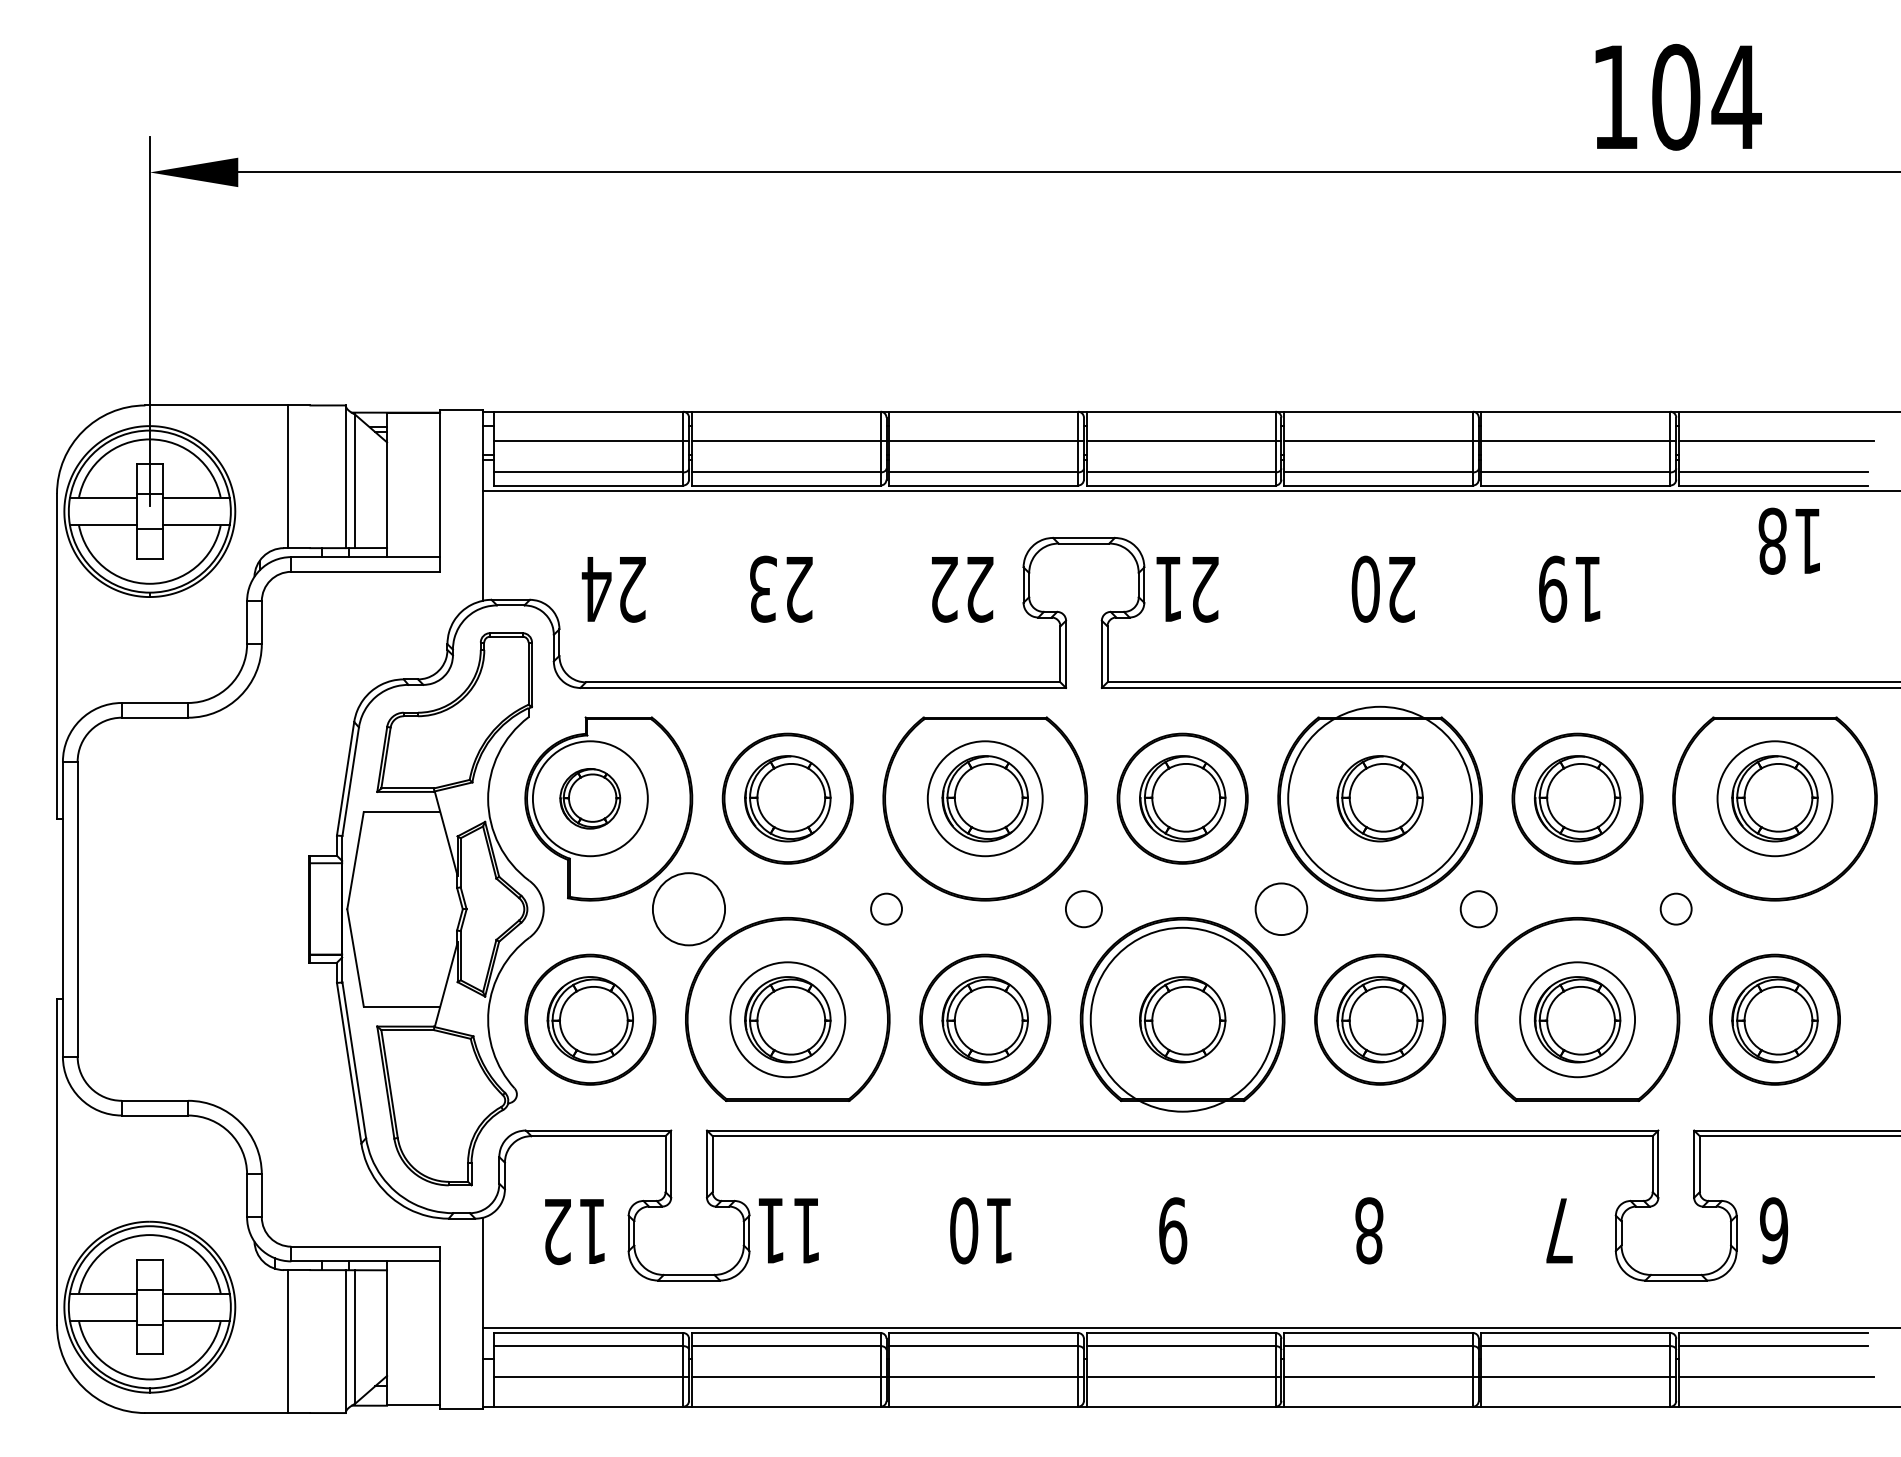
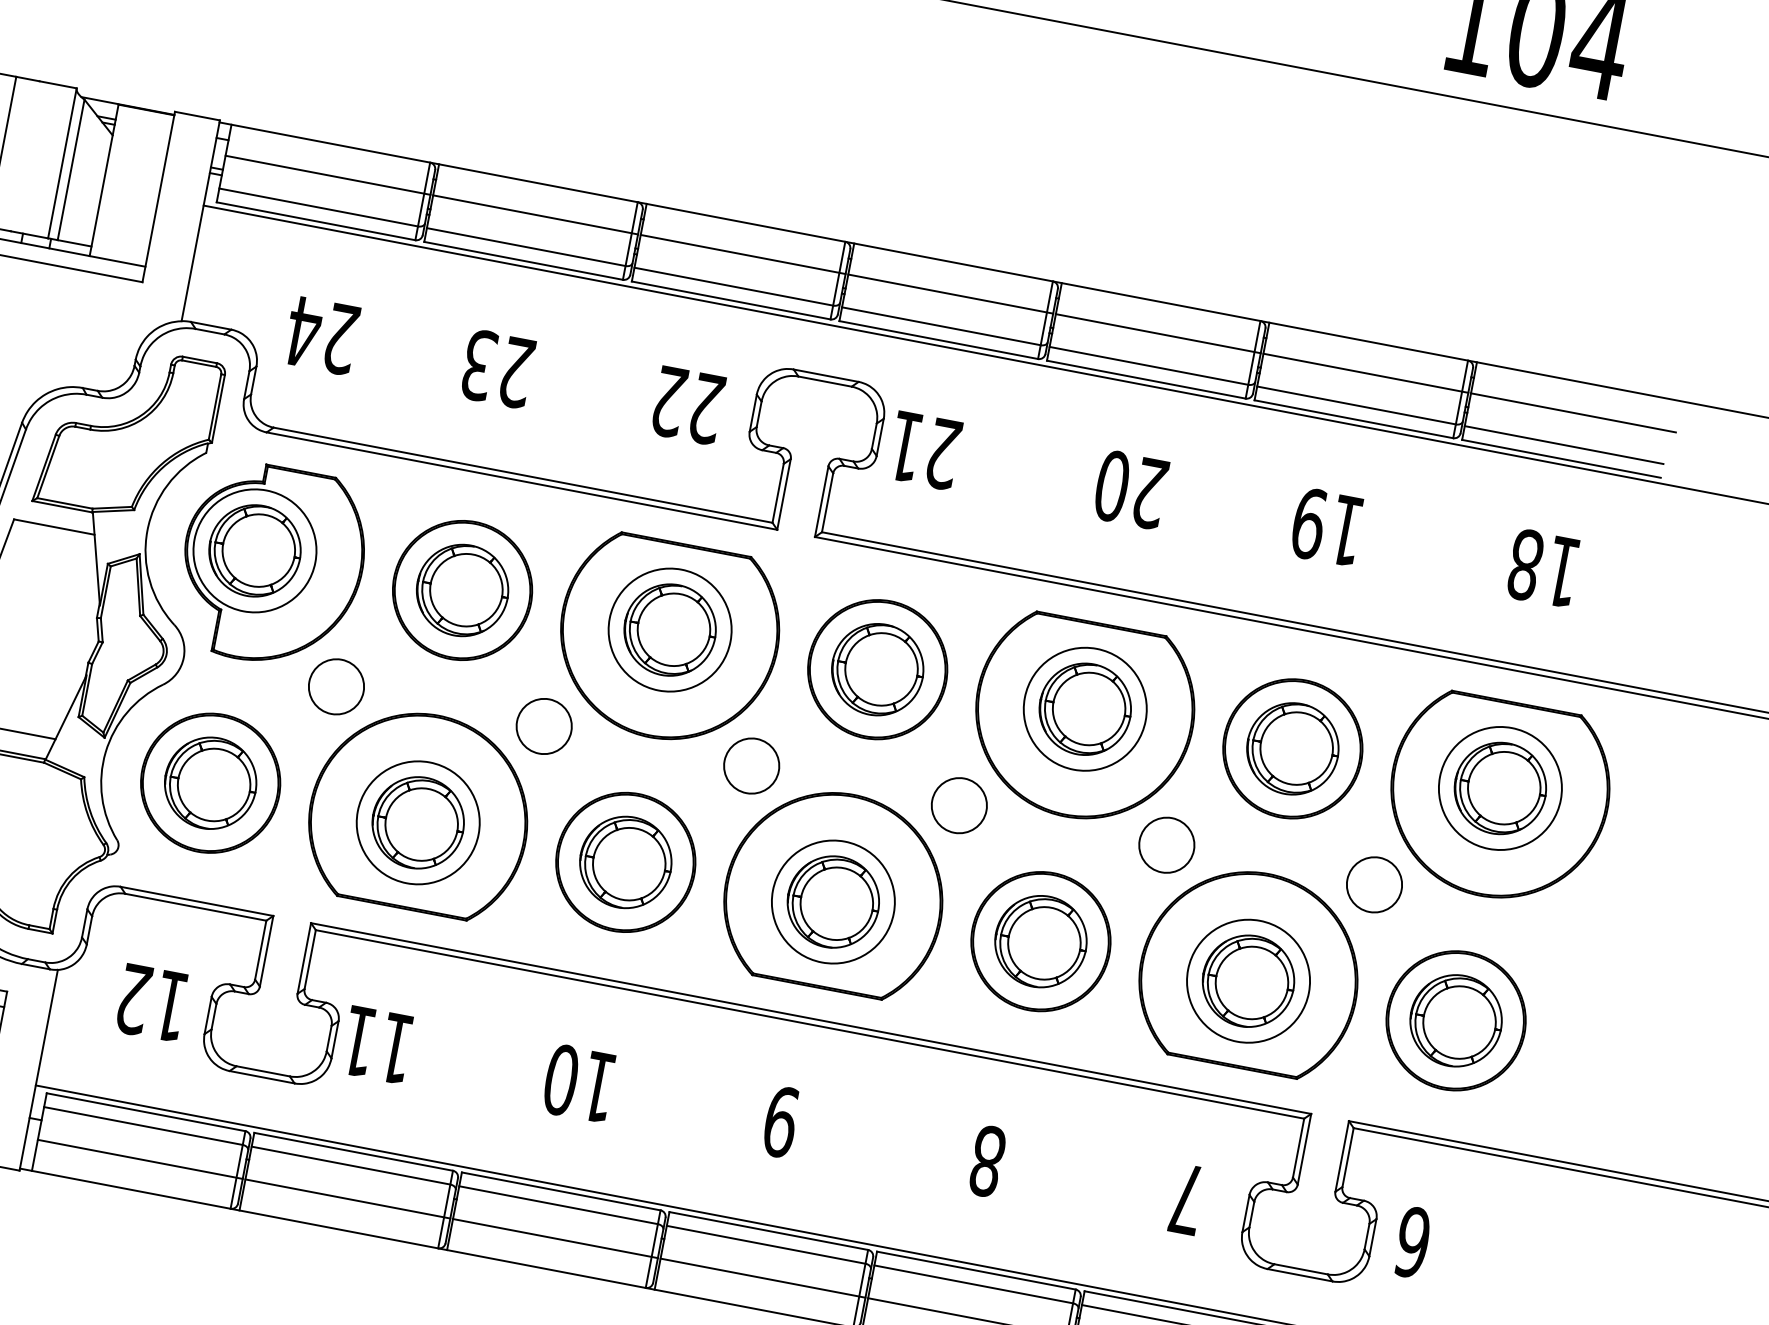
text: (1788, 540) -> (1542, 567), moved
part: (589, 798) -> (254, 550), size x1.43
circle: (1379, 798) -> (1084, 708), size x0.62
circle: (886, 908) -> (544, 725), size x1.67
circle: (1083, 908) -> (751, 765), size x1.43
circle: (1675, 908) -> (1373, 883), size x1.67
circle: (688, 909) -> (335, 687), size x0.71
circle: (1478, 909) -> (1166, 845), size x1.43
circle: (1182, 1019) -> (833, 901), size x0.62

